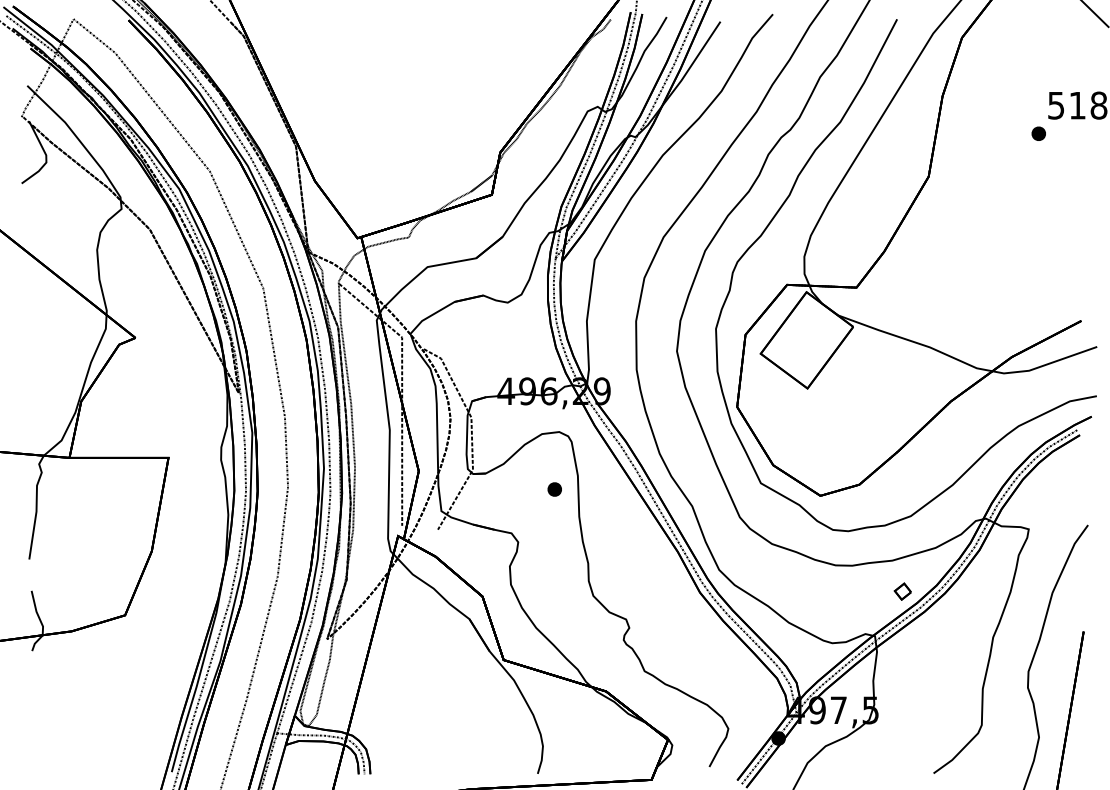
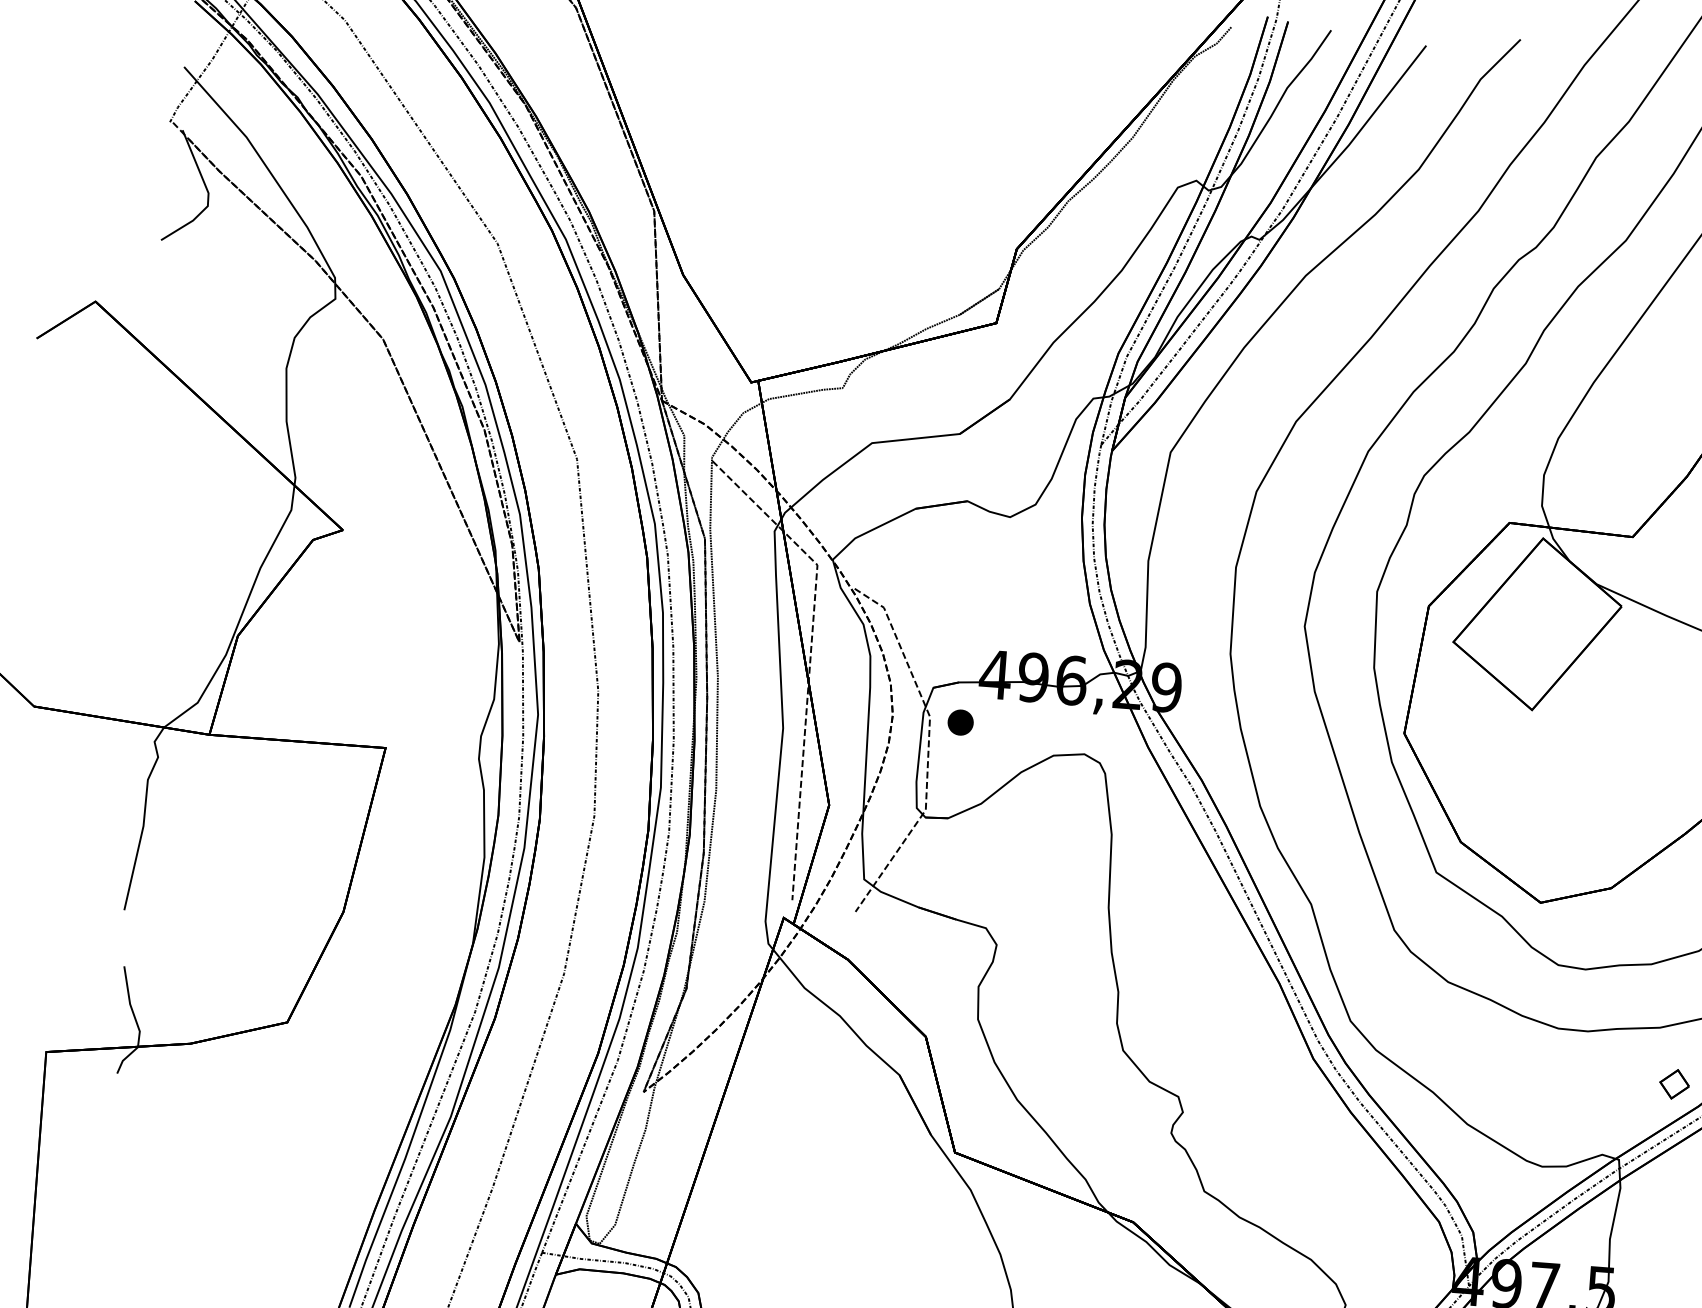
part: (554, 489) -> (960, 722), moved

